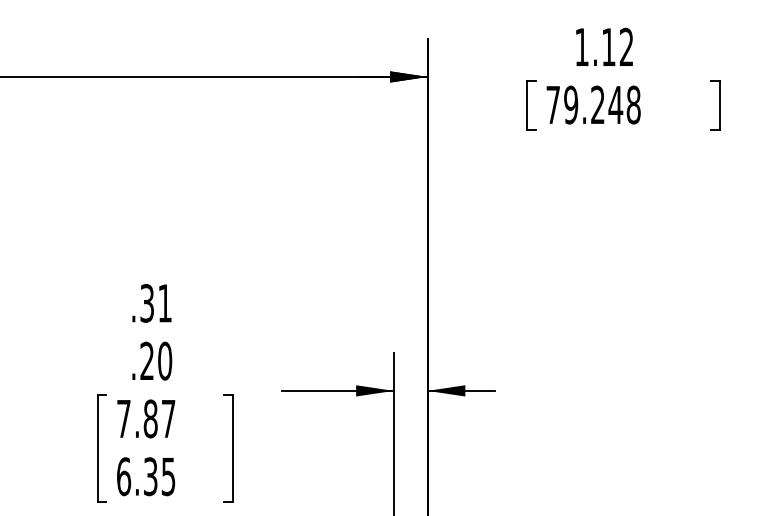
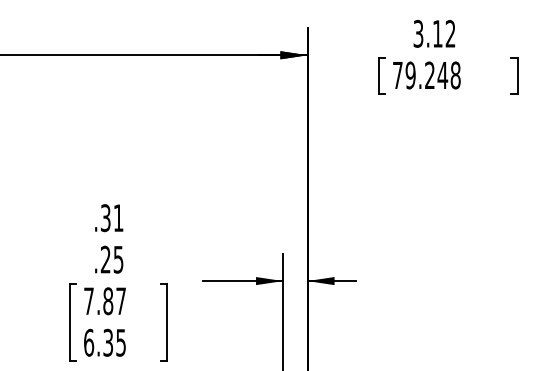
text: (581, 46) -> (418, 33), 1.12 -> 3.12
text: (164, 360) -> (118, 259), .20 -> .25

